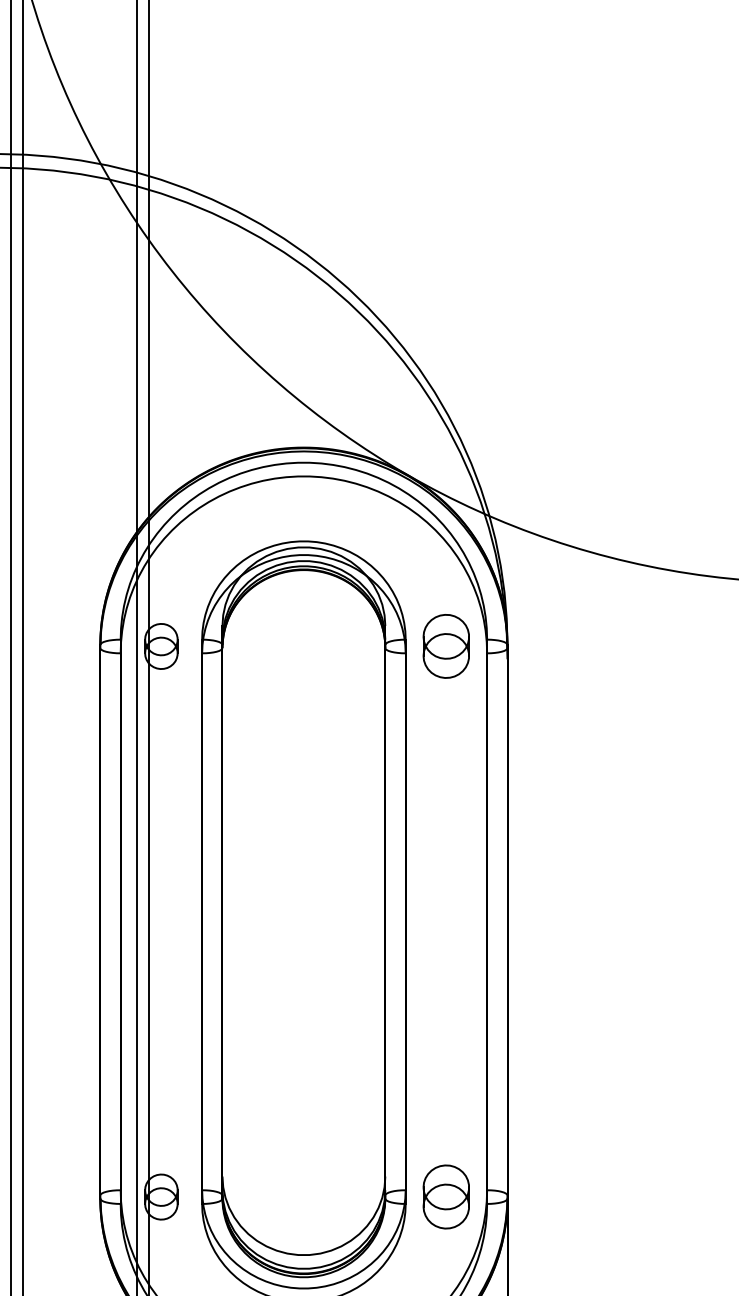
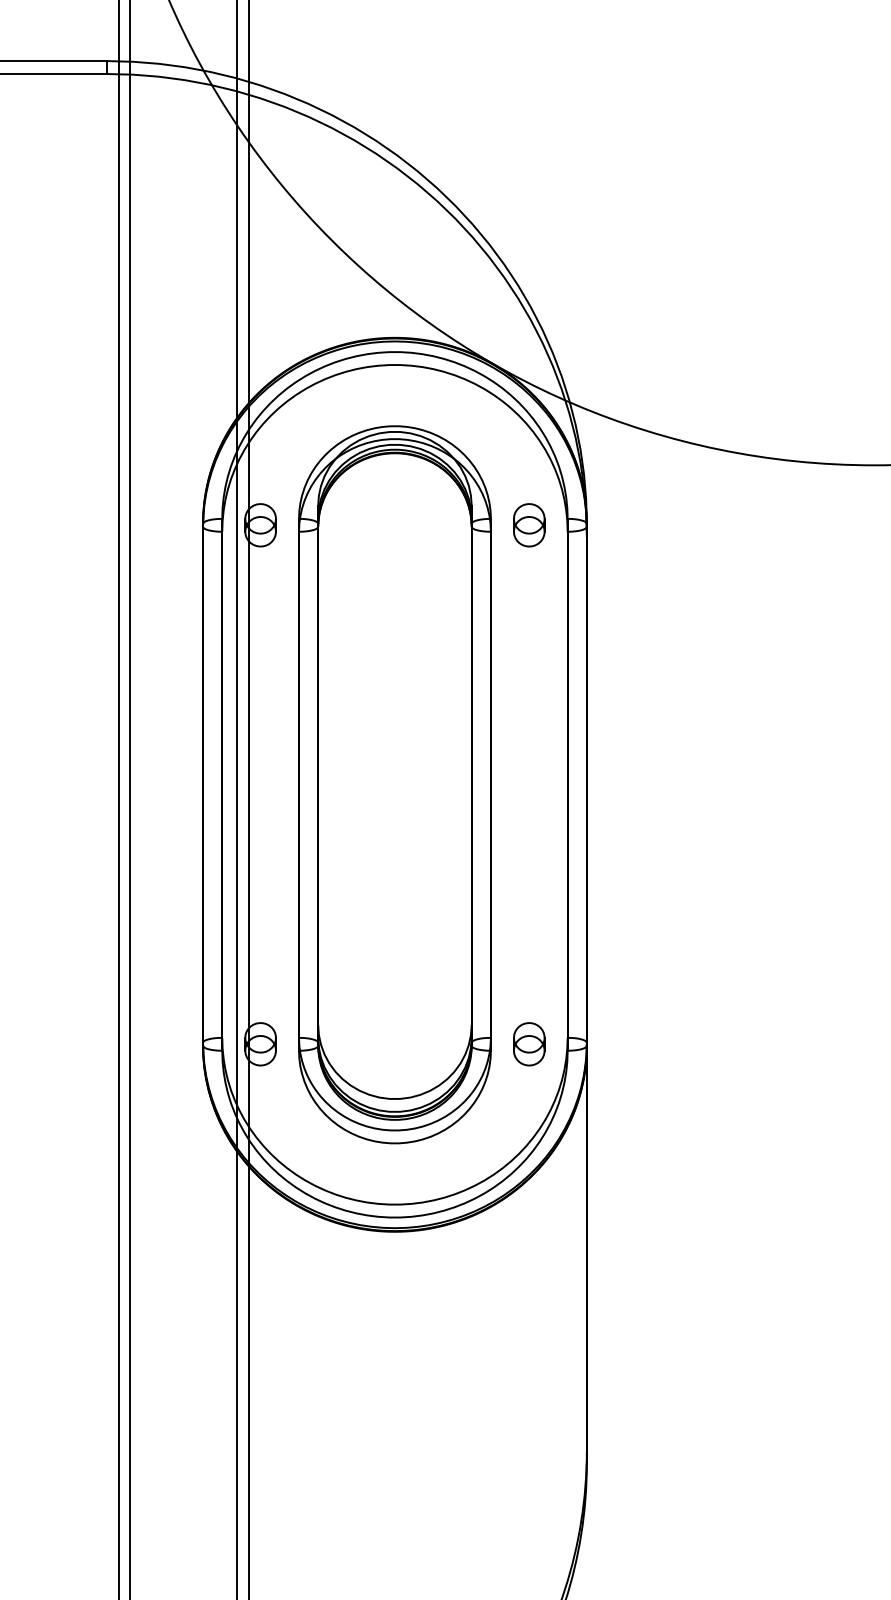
part: (446, 646) -> (529, 525), size x0.71
part: (446, 1197) -> (529, 1044), size x0.71

